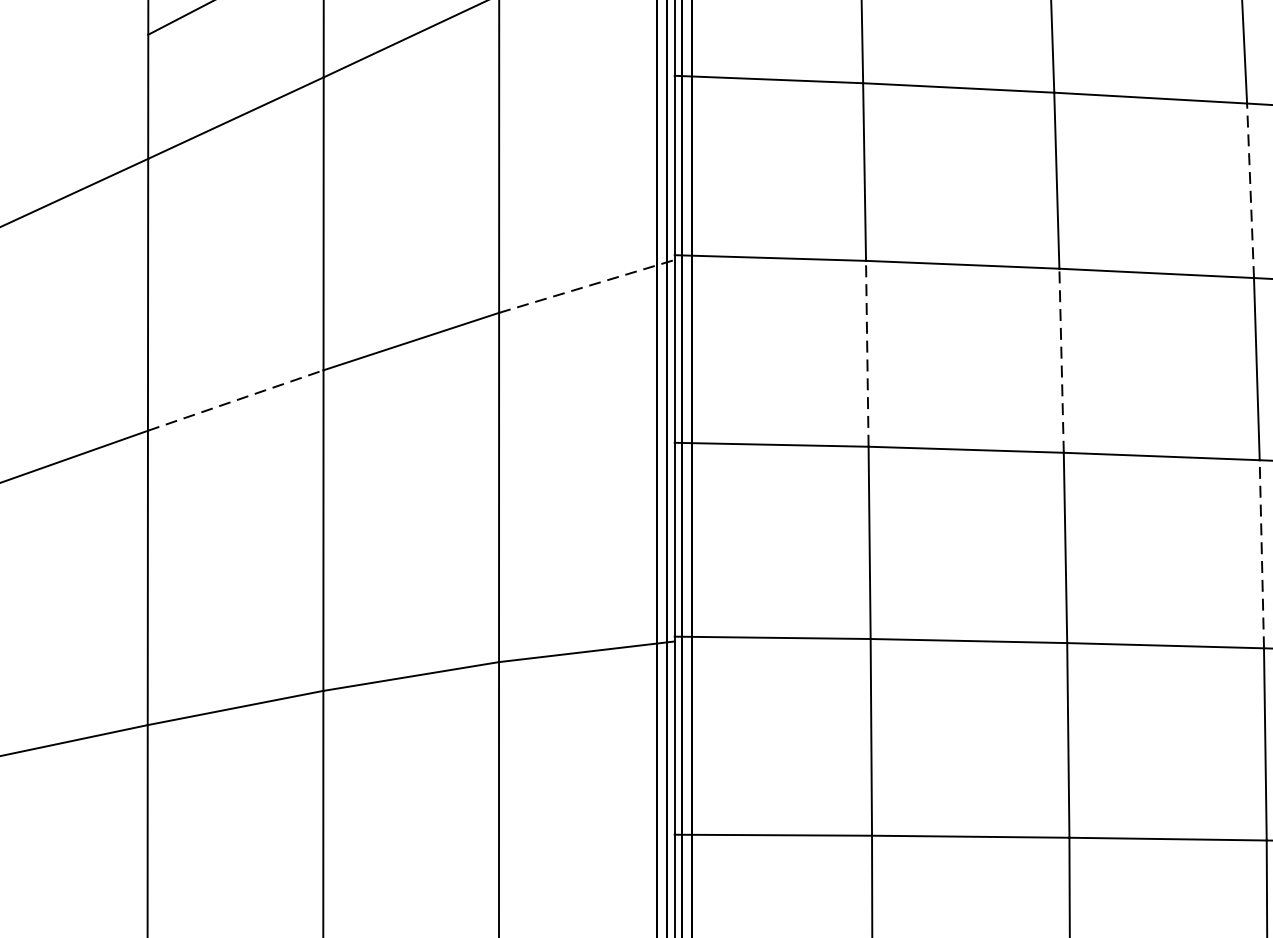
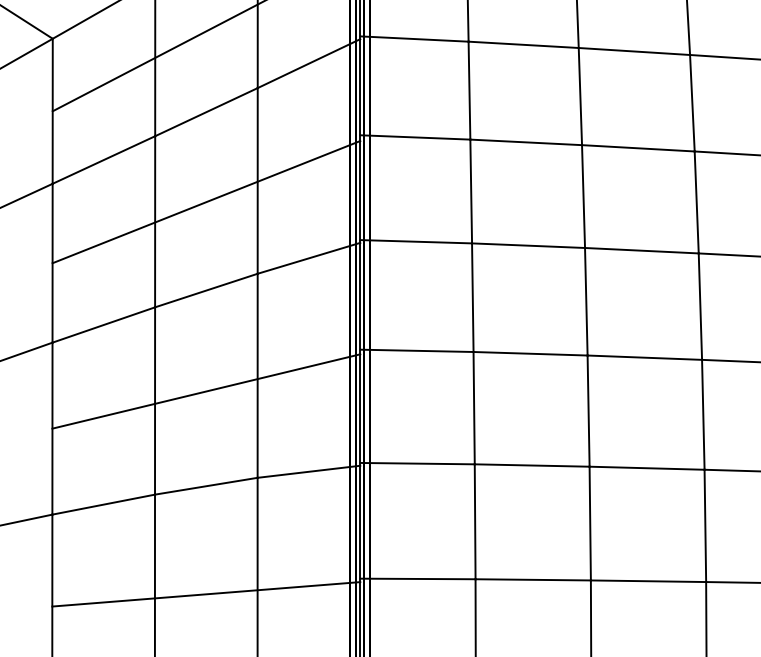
line: (1250, 189) -> (696, 201), dashed -> solid
line: (411, 190) -> (206, 202), added
line: (586, 286) -> (308, 258), dashed -> solid
line: (866, 353) -> (472, 297), dashed -> solid
line: (1061, 360) -> (586, 301), dashed -> solid
line: (236, 399) -> (104, 324), dashed -> solid
line: (411, 514) -> (206, 391), added
line: (1262, 553) -> (703, 414), dashed -> solid
line: (411, 861) -> (206, 594), added

